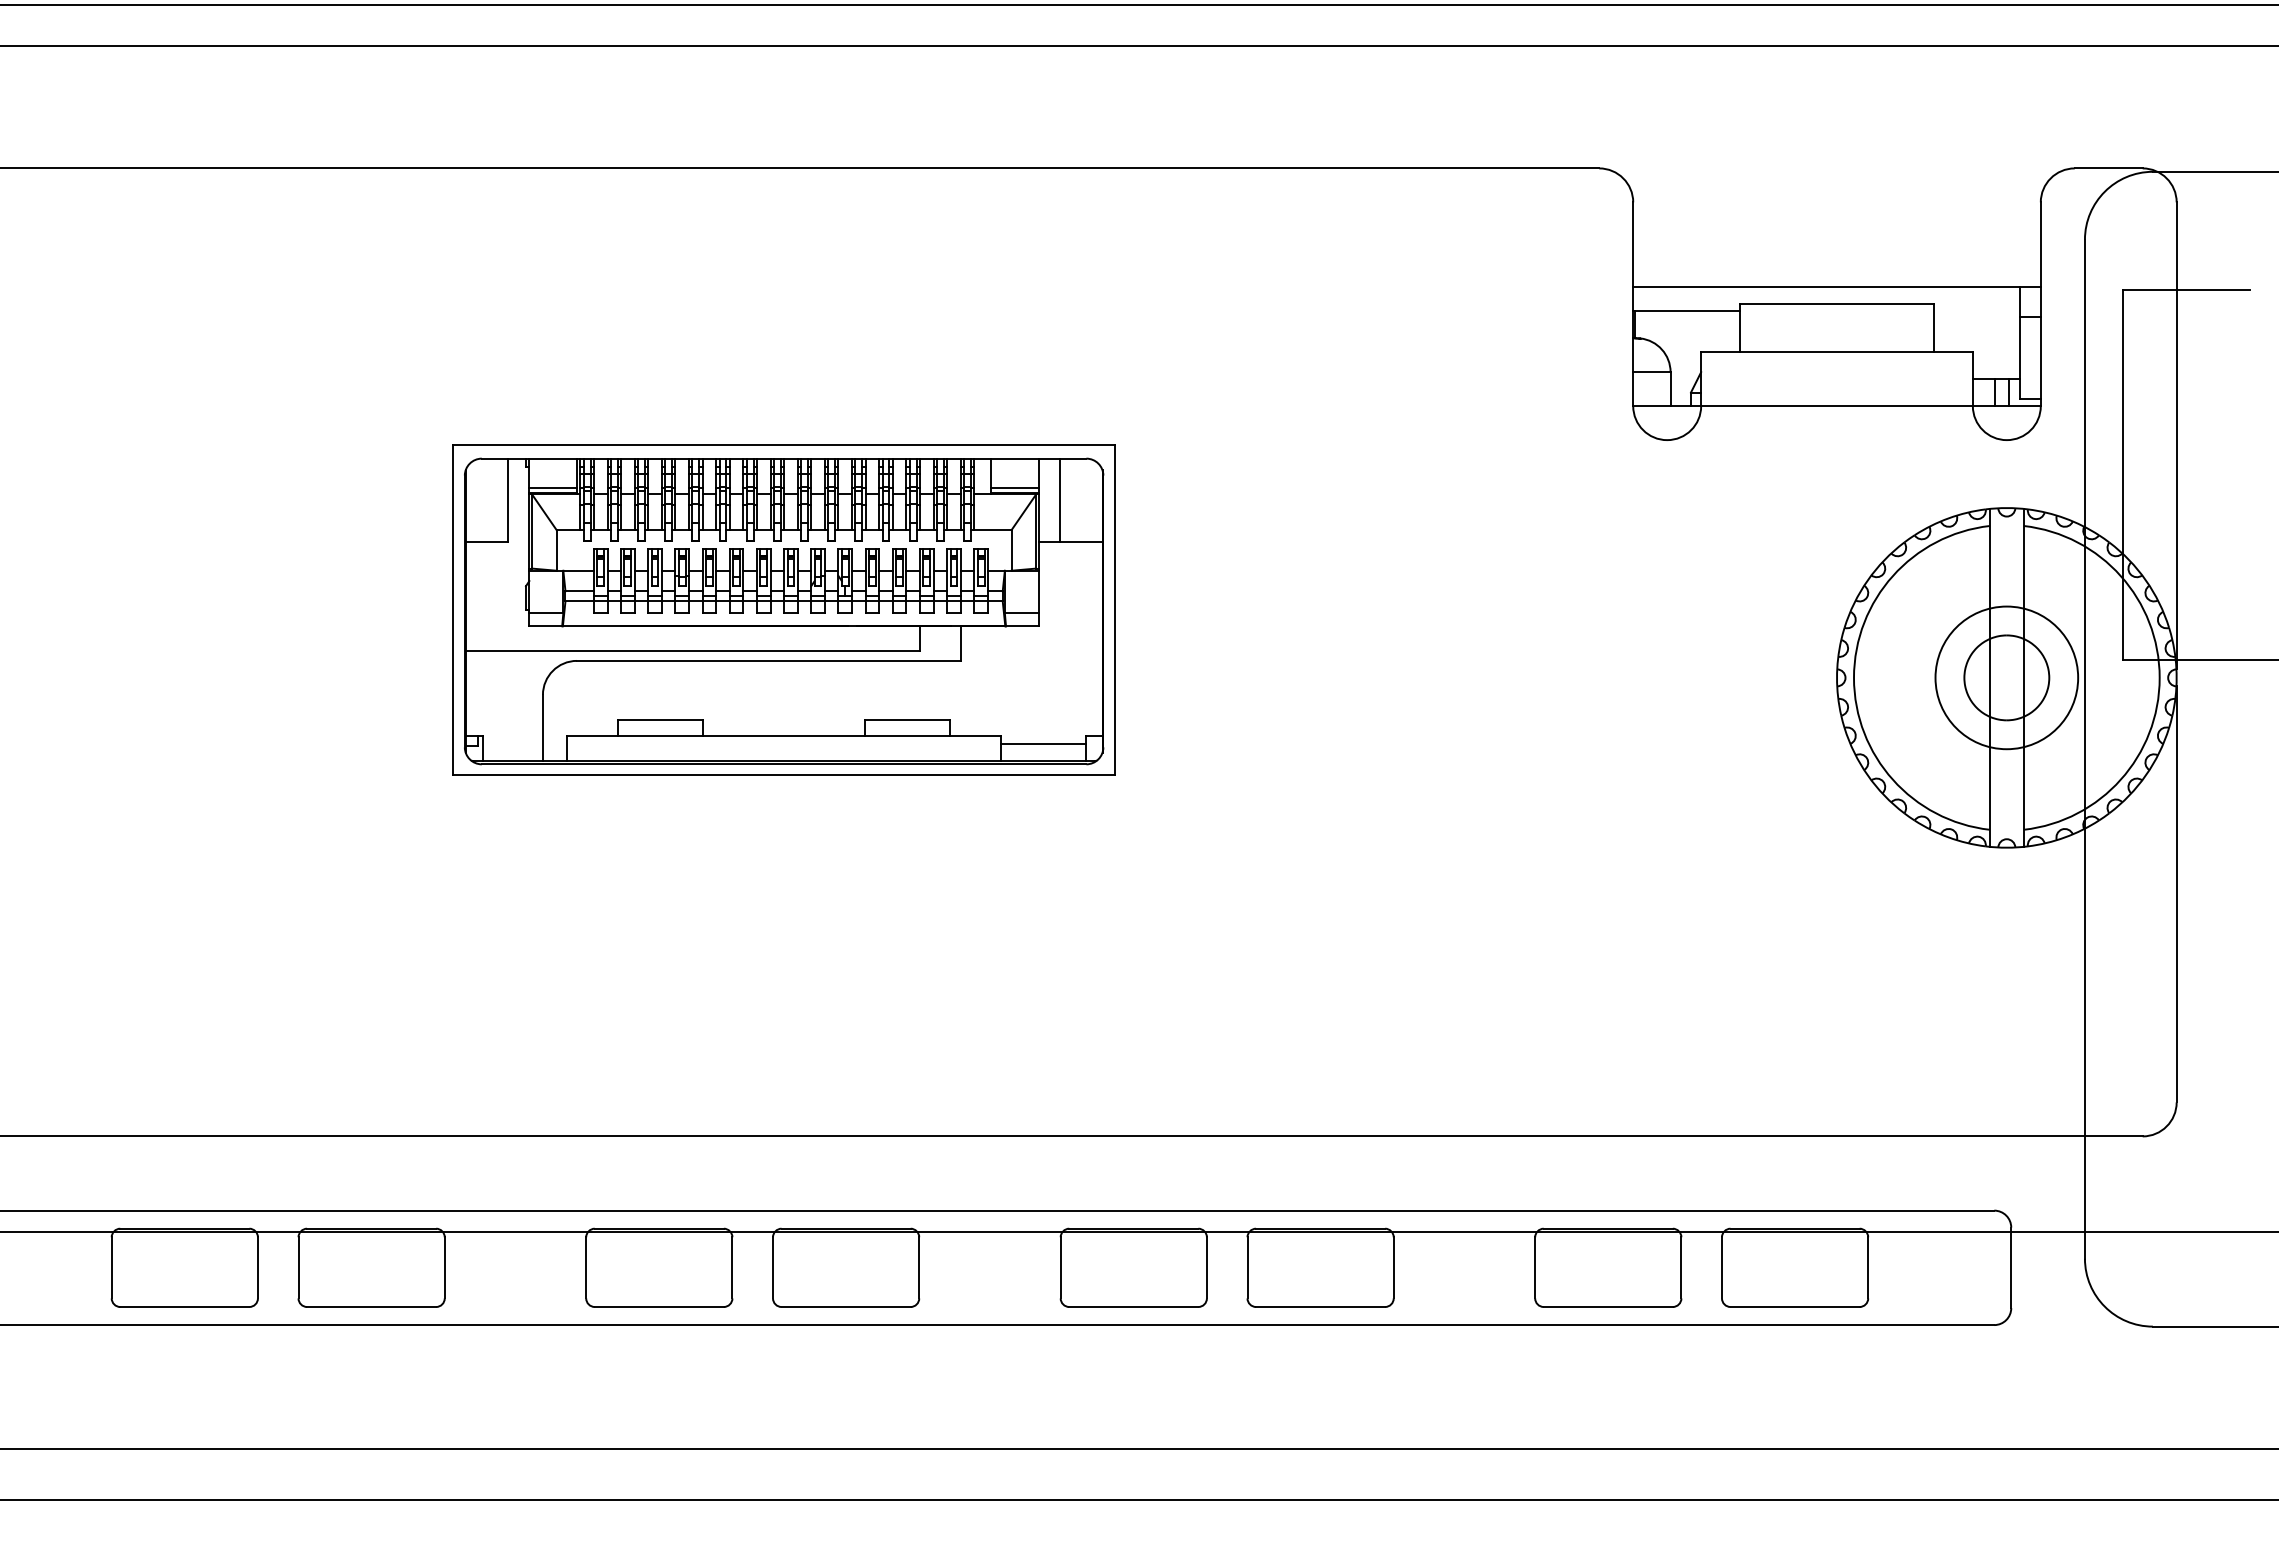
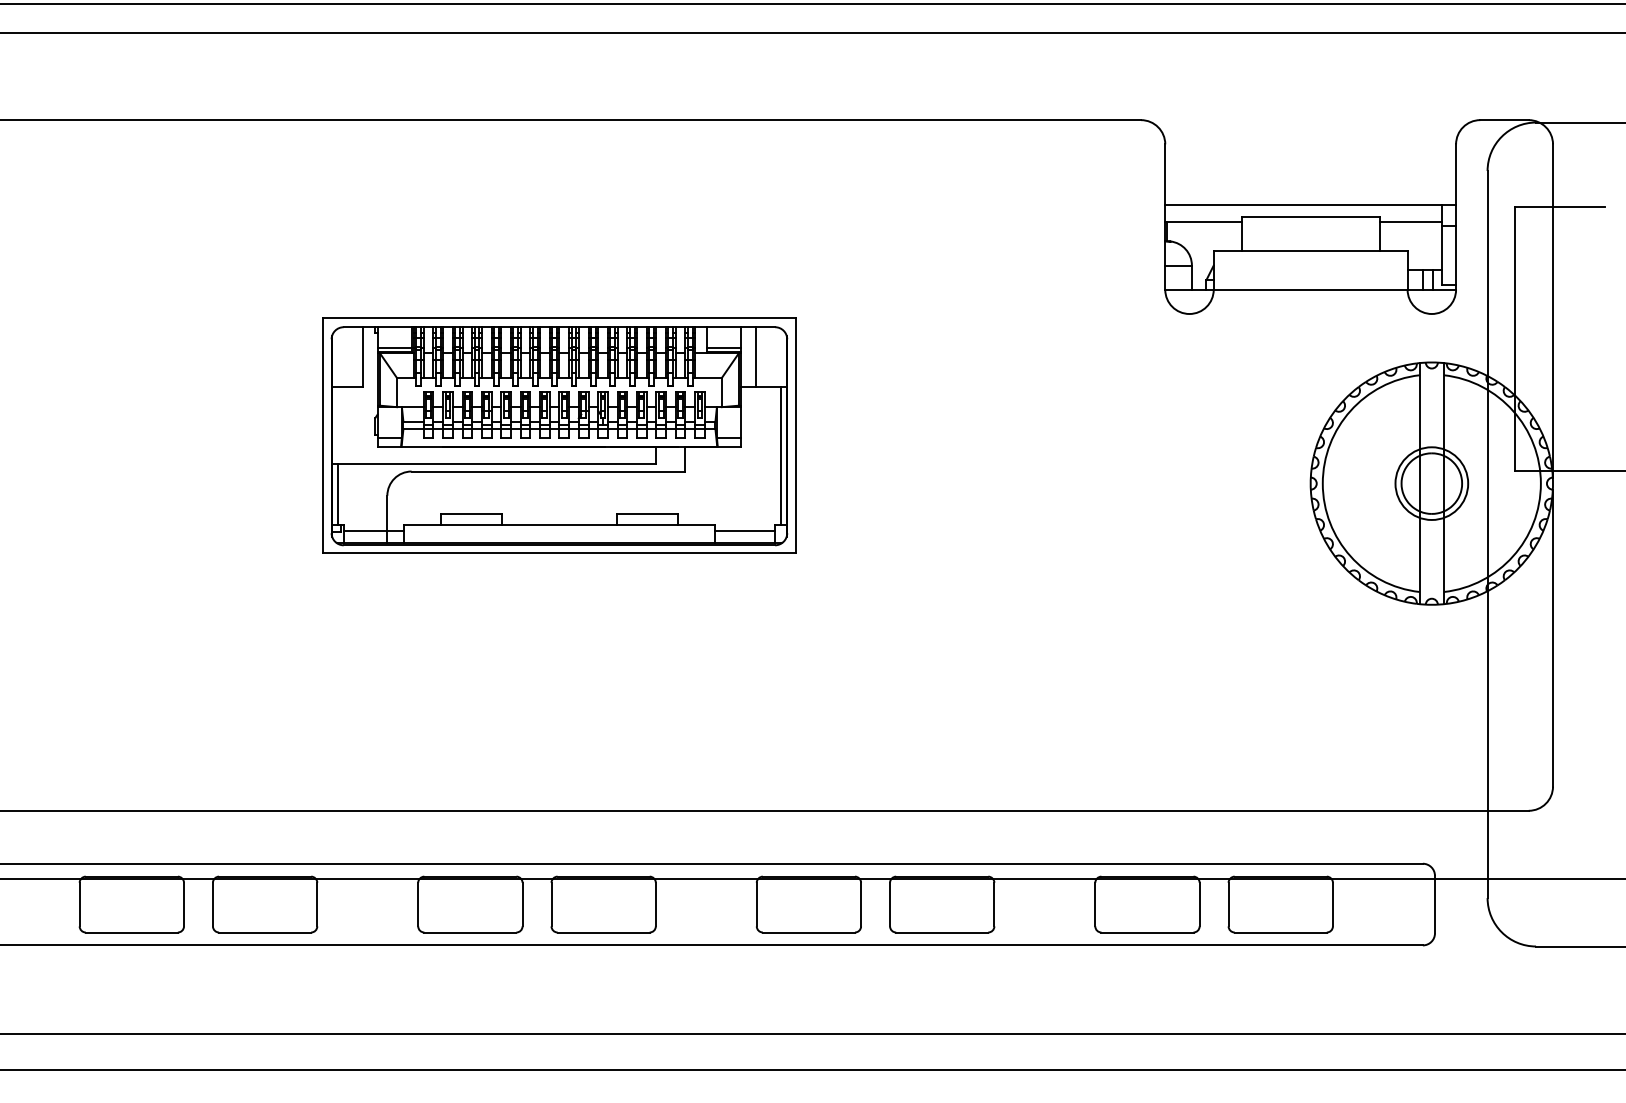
line: (1976, 311) -> (1410, 222), added
line: (1094, 638) -> (780, 455), added
circle: (2006, 677) -> (1431, 483), size x0.71
line: (474, 692) -> (338, 494), added
line: (524, 744) -> (374, 531), added

